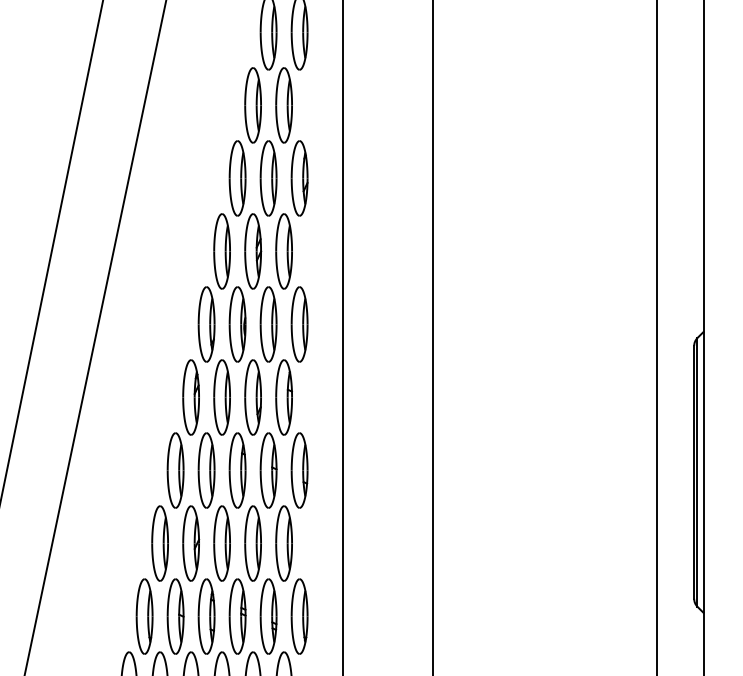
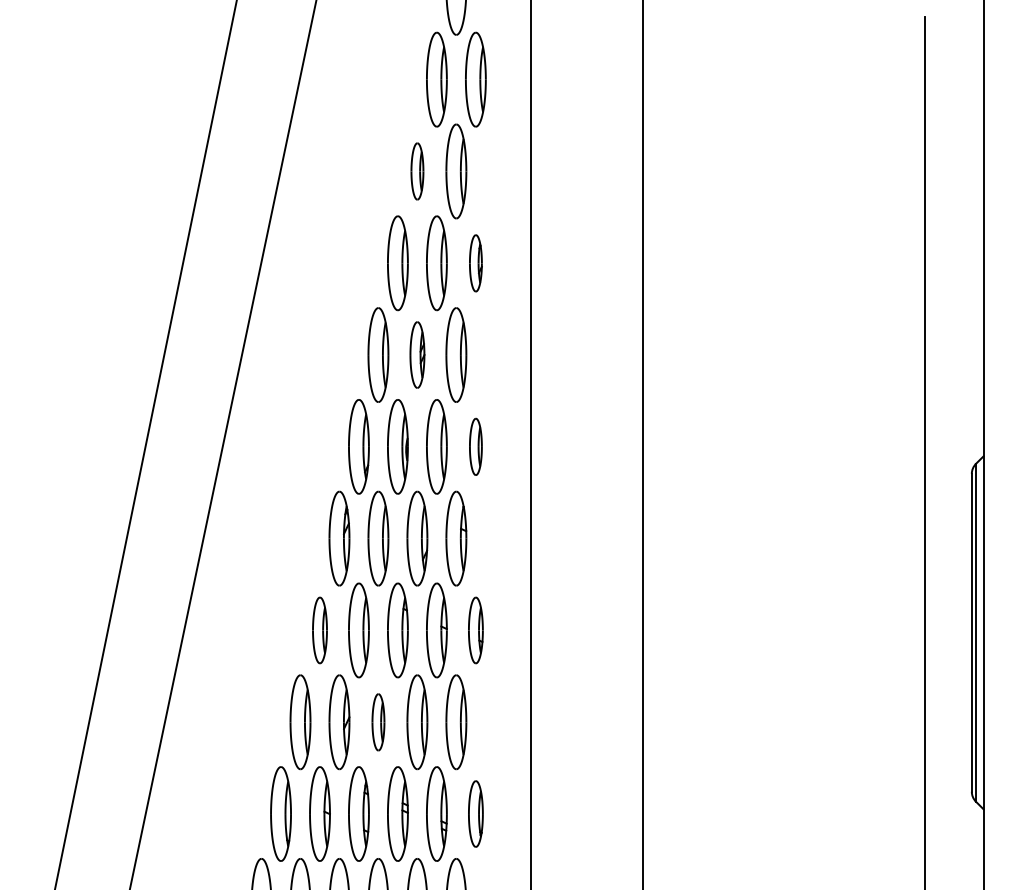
part: (253, 105) -> (417, 171), size x0.6
part: (299, 178) -> (475, 263), size x0.6
part: (253, 251) -> (417, 354), size x0.7
part: (299, 324) -> (475, 446), size x0.6
part: (175, 470) -> (319, 630), size x0.7
part: (299, 470) -> (475, 630), size x0.7
part: (222, 543) -> (378, 722), size x0.6
part: (299, 616) -> (475, 813), size x0.7

